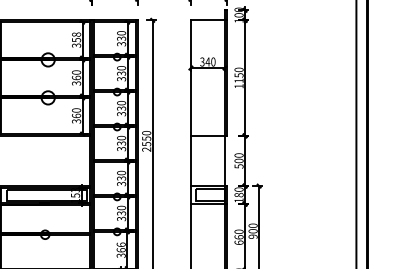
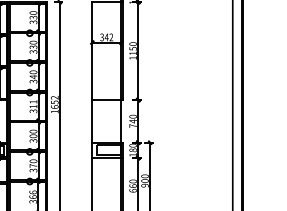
text: (213, 61) -> (111, 36), 340 -> 342
text: (121, 108) -> (33, 76), 330 -> 340
text: (121, 140) -> (33, 104), 330 -> 311
text: (146, 141) -> (54, 104), 2550 -> 1652
text: (238, 163) -> (132, 123), 500 -> 740
text: (121, 178) -> (33, 136), 330 -> 300
text: (121, 213) -> (33, 165), 330 -> 370

